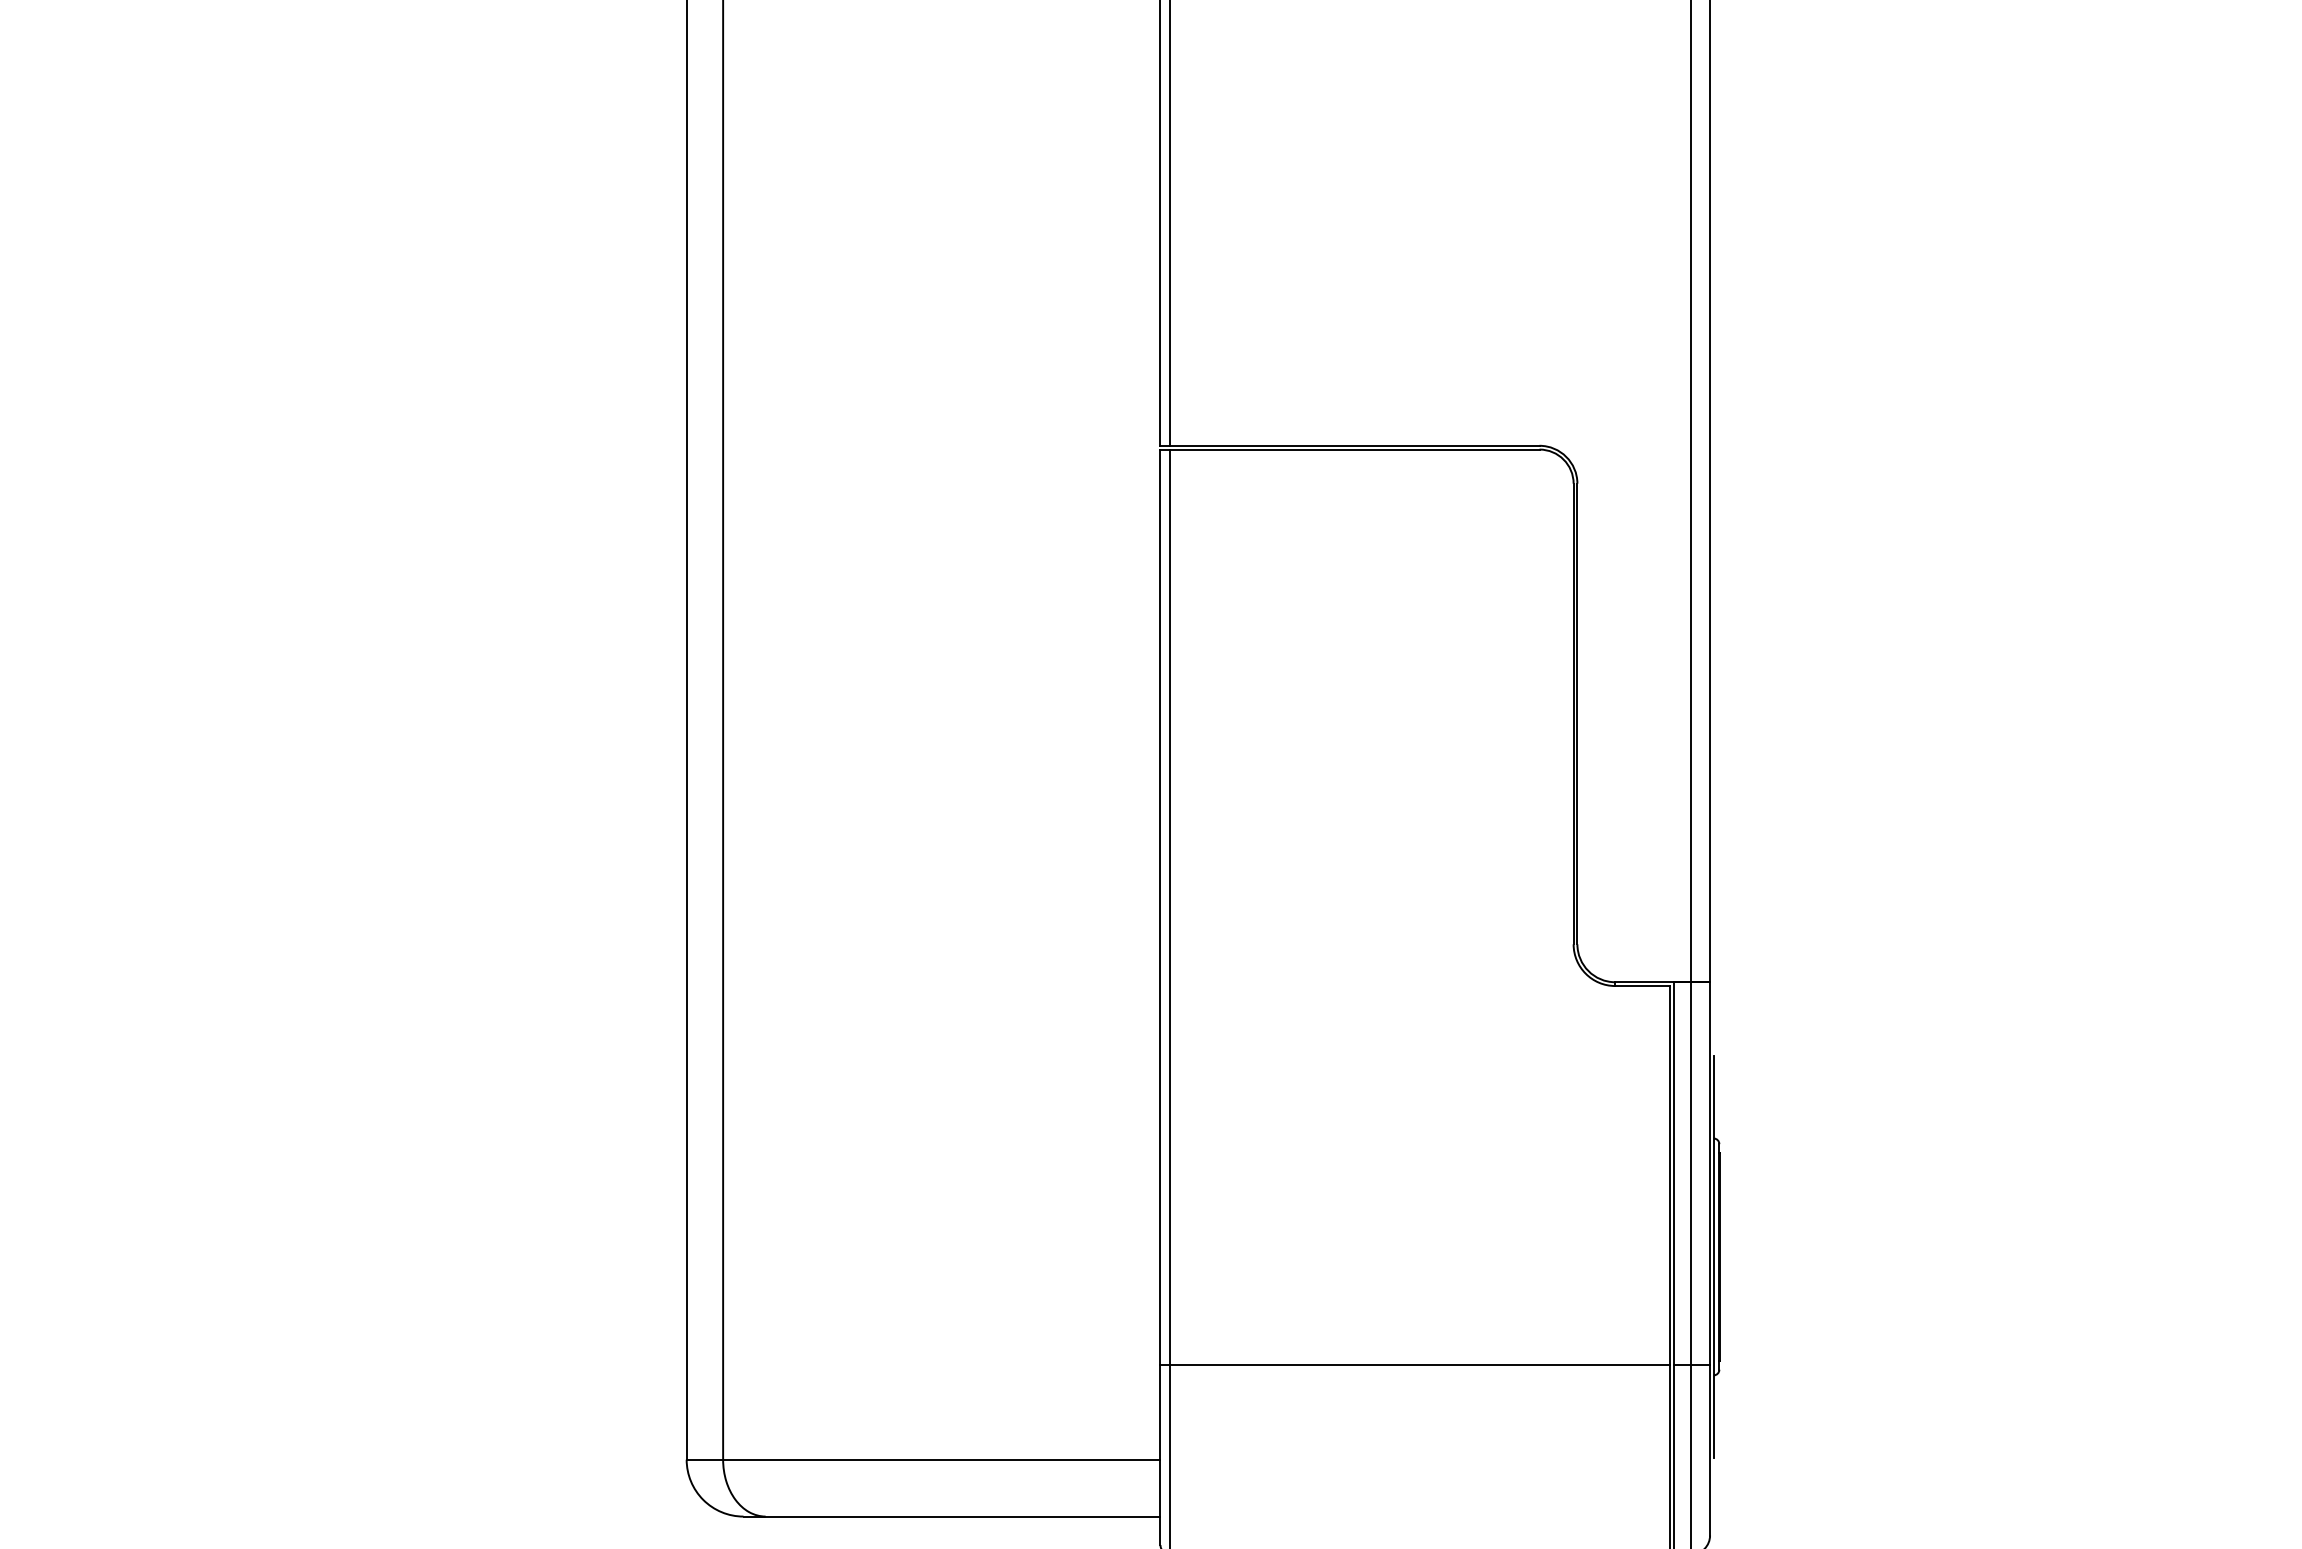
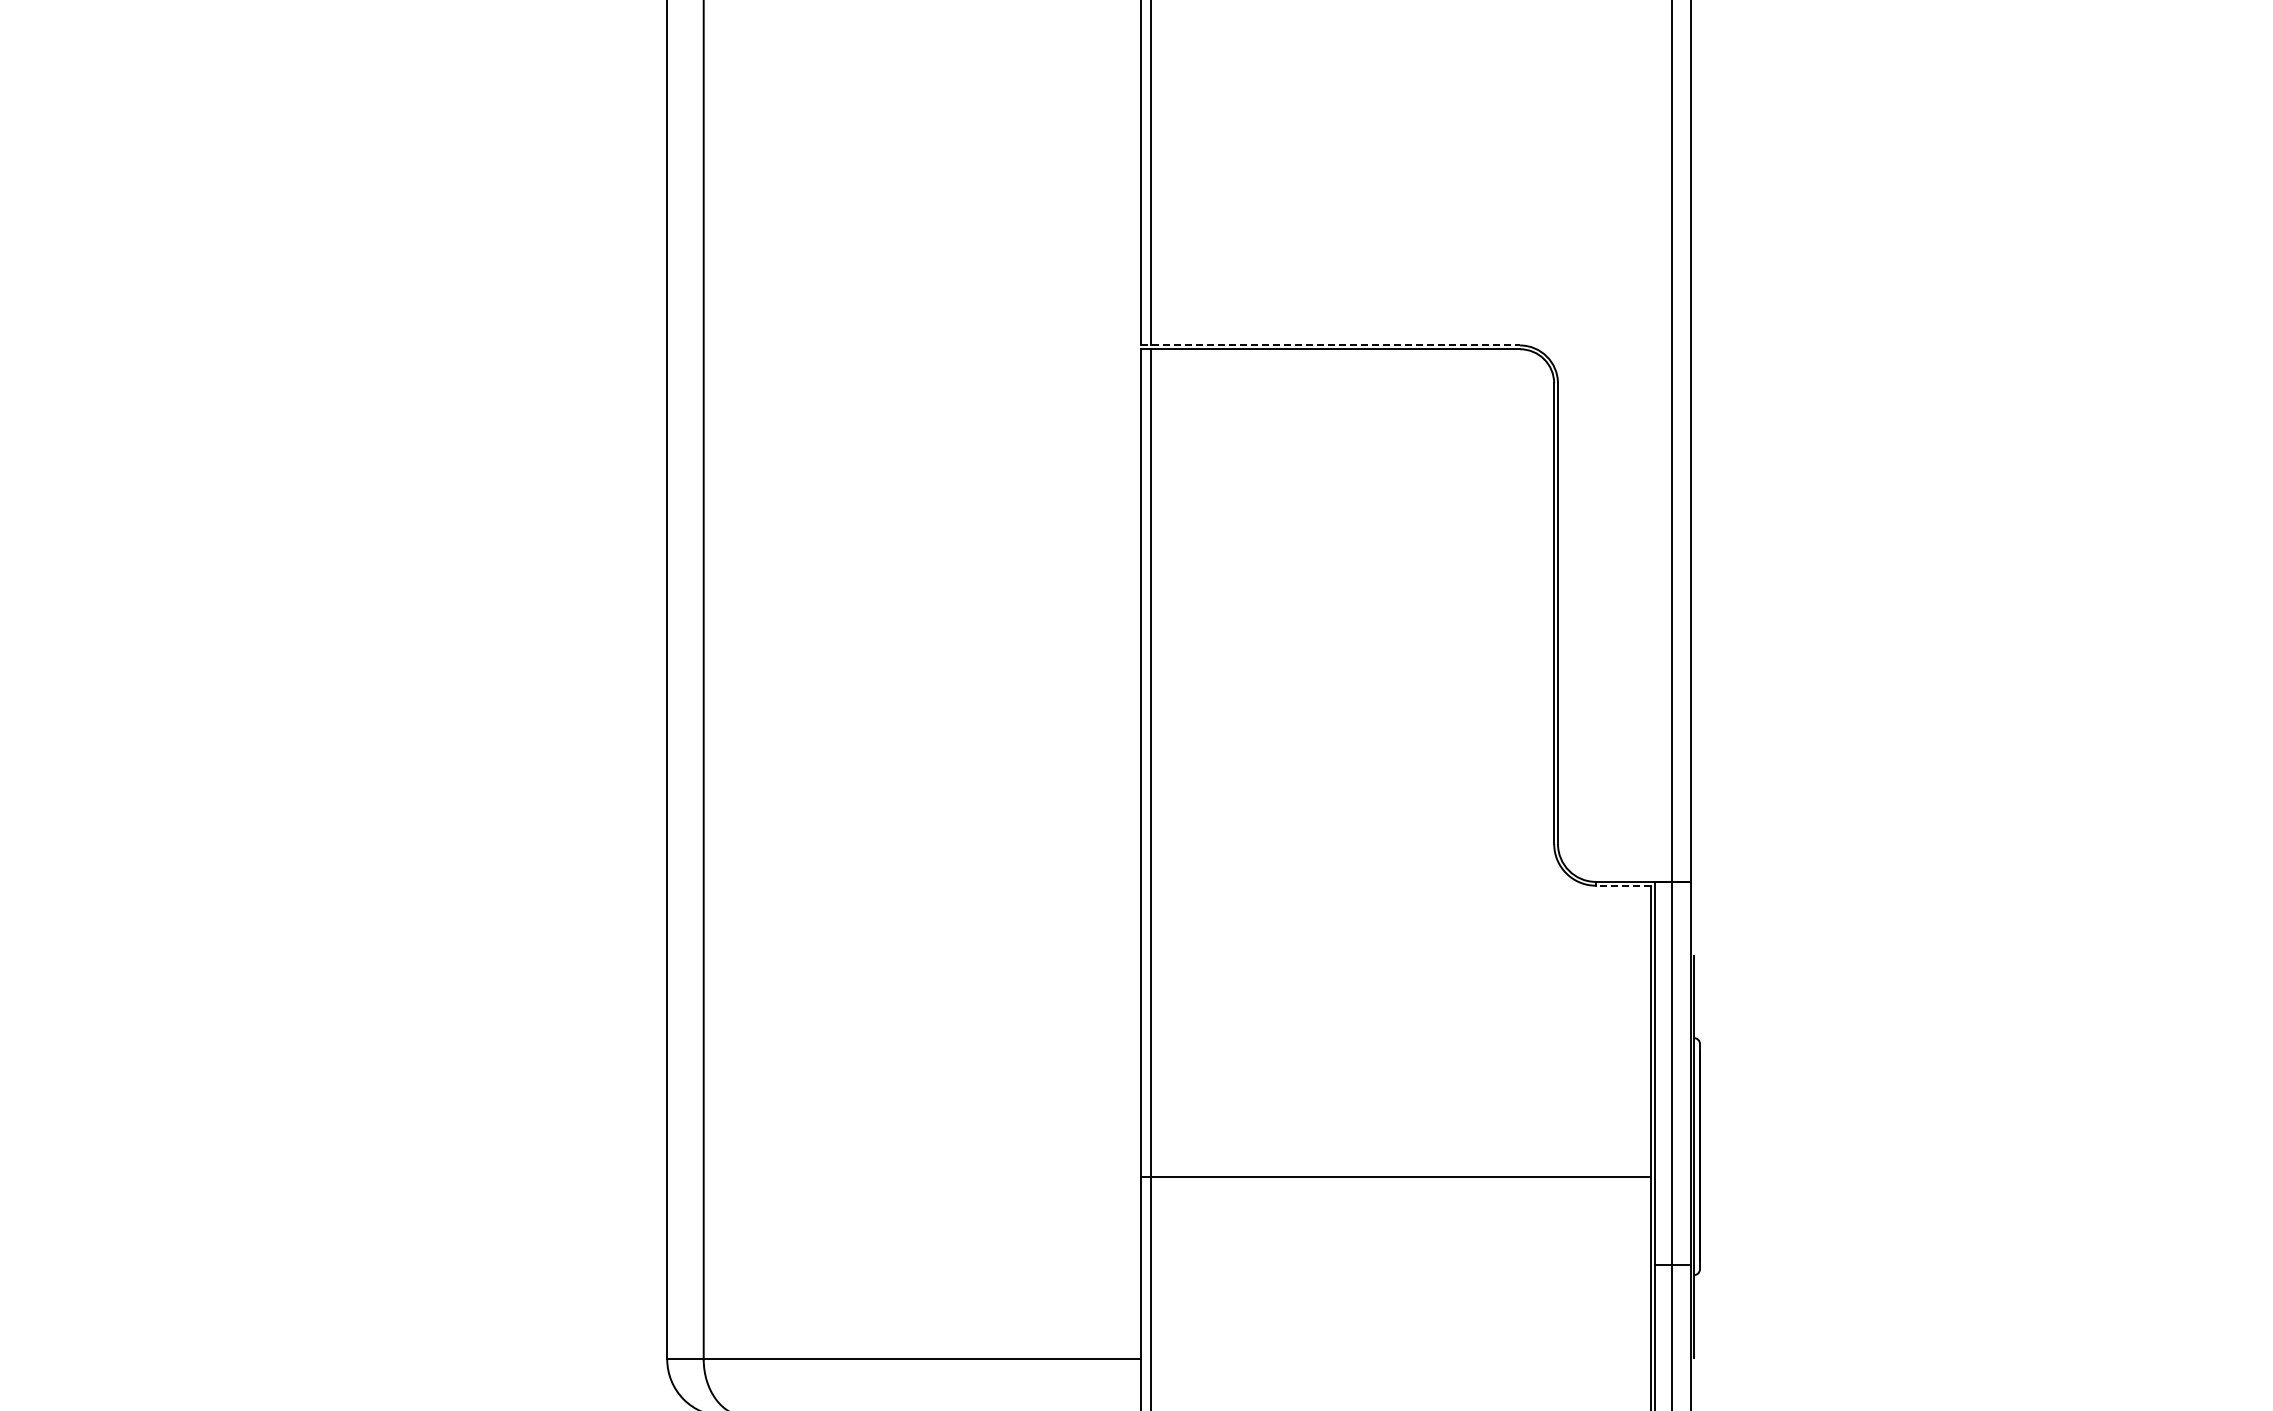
line: (1349, 445) -> (1330, 345), solid -> dashed
line: (1642, 986) -> (1623, 886), solid -> dashed
line: (1415, 1364) -> (1396, 1176), moved

